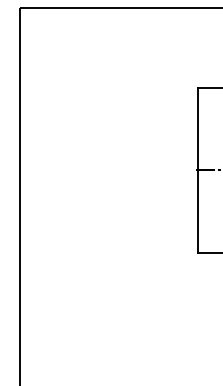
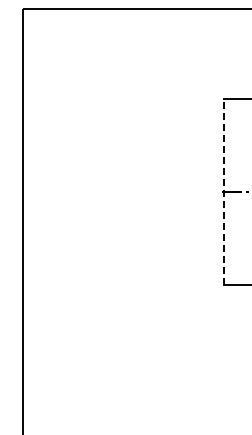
line: (198, 169) -> (224, 191), solid -> dashed

